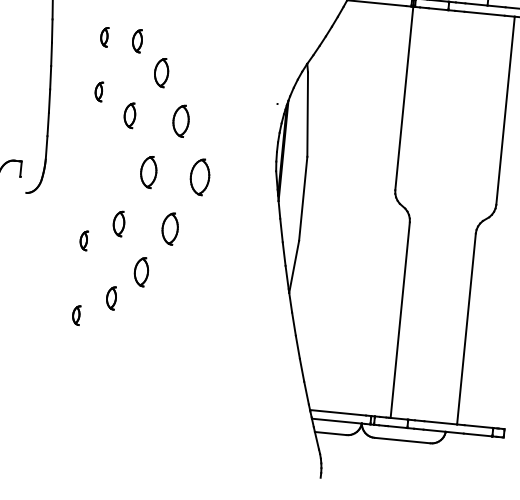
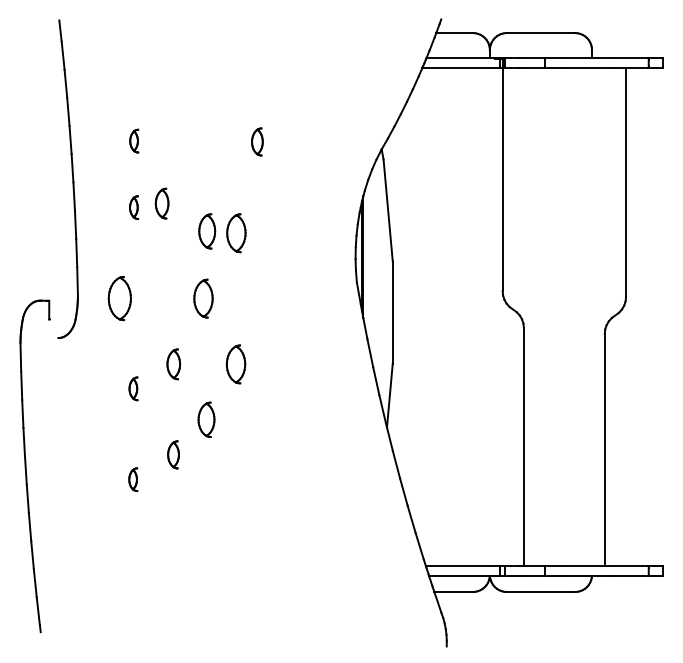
part: (137, 40) -> (257, 141), moved
part: (161, 72) -> (207, 231), moved
part: (129, 115) -> (161, 203), moved
part: (199, 177) -> (119, 298), moved

